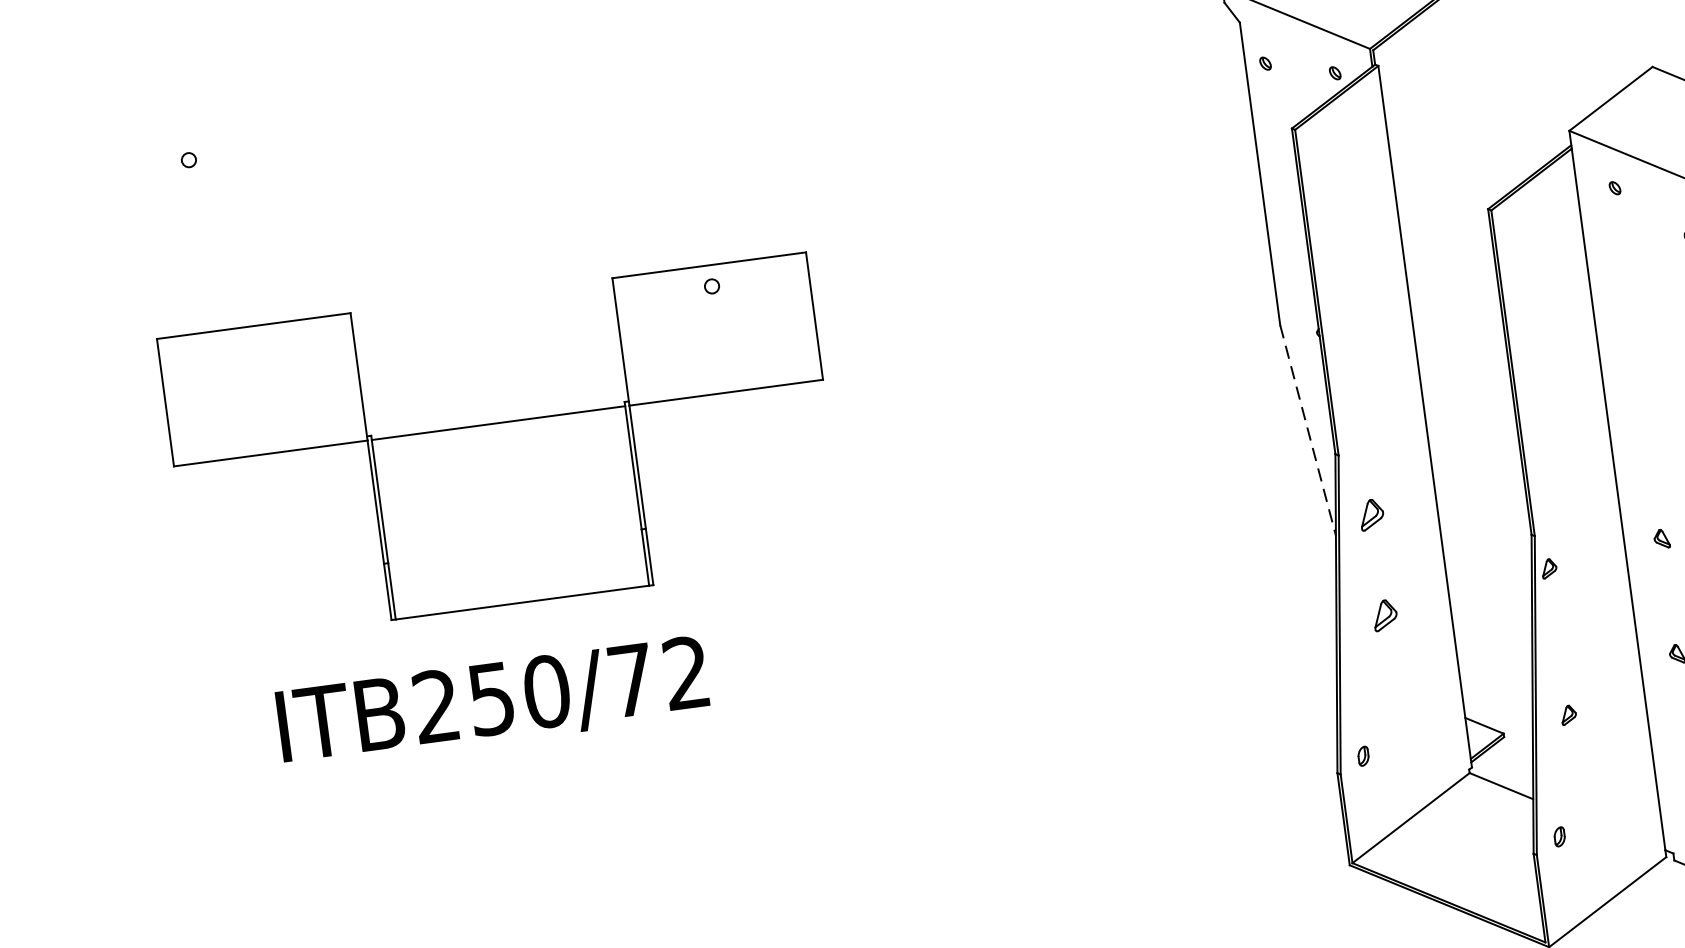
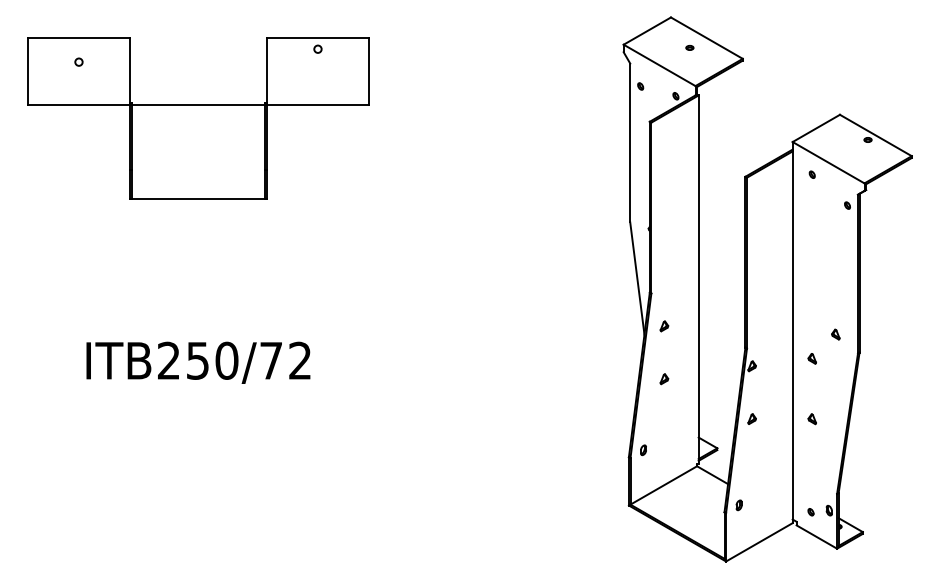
line: (1308, 430) -> (637, 278), dashed -> solid
part: (501, 448) -> (198, 118), moved
part: (1372, 514) -> (664, 326), size x0.62
part: (1385, 615) -> (664, 379), size x0.62
part: (1567, 713) -> (751, 418), moved

